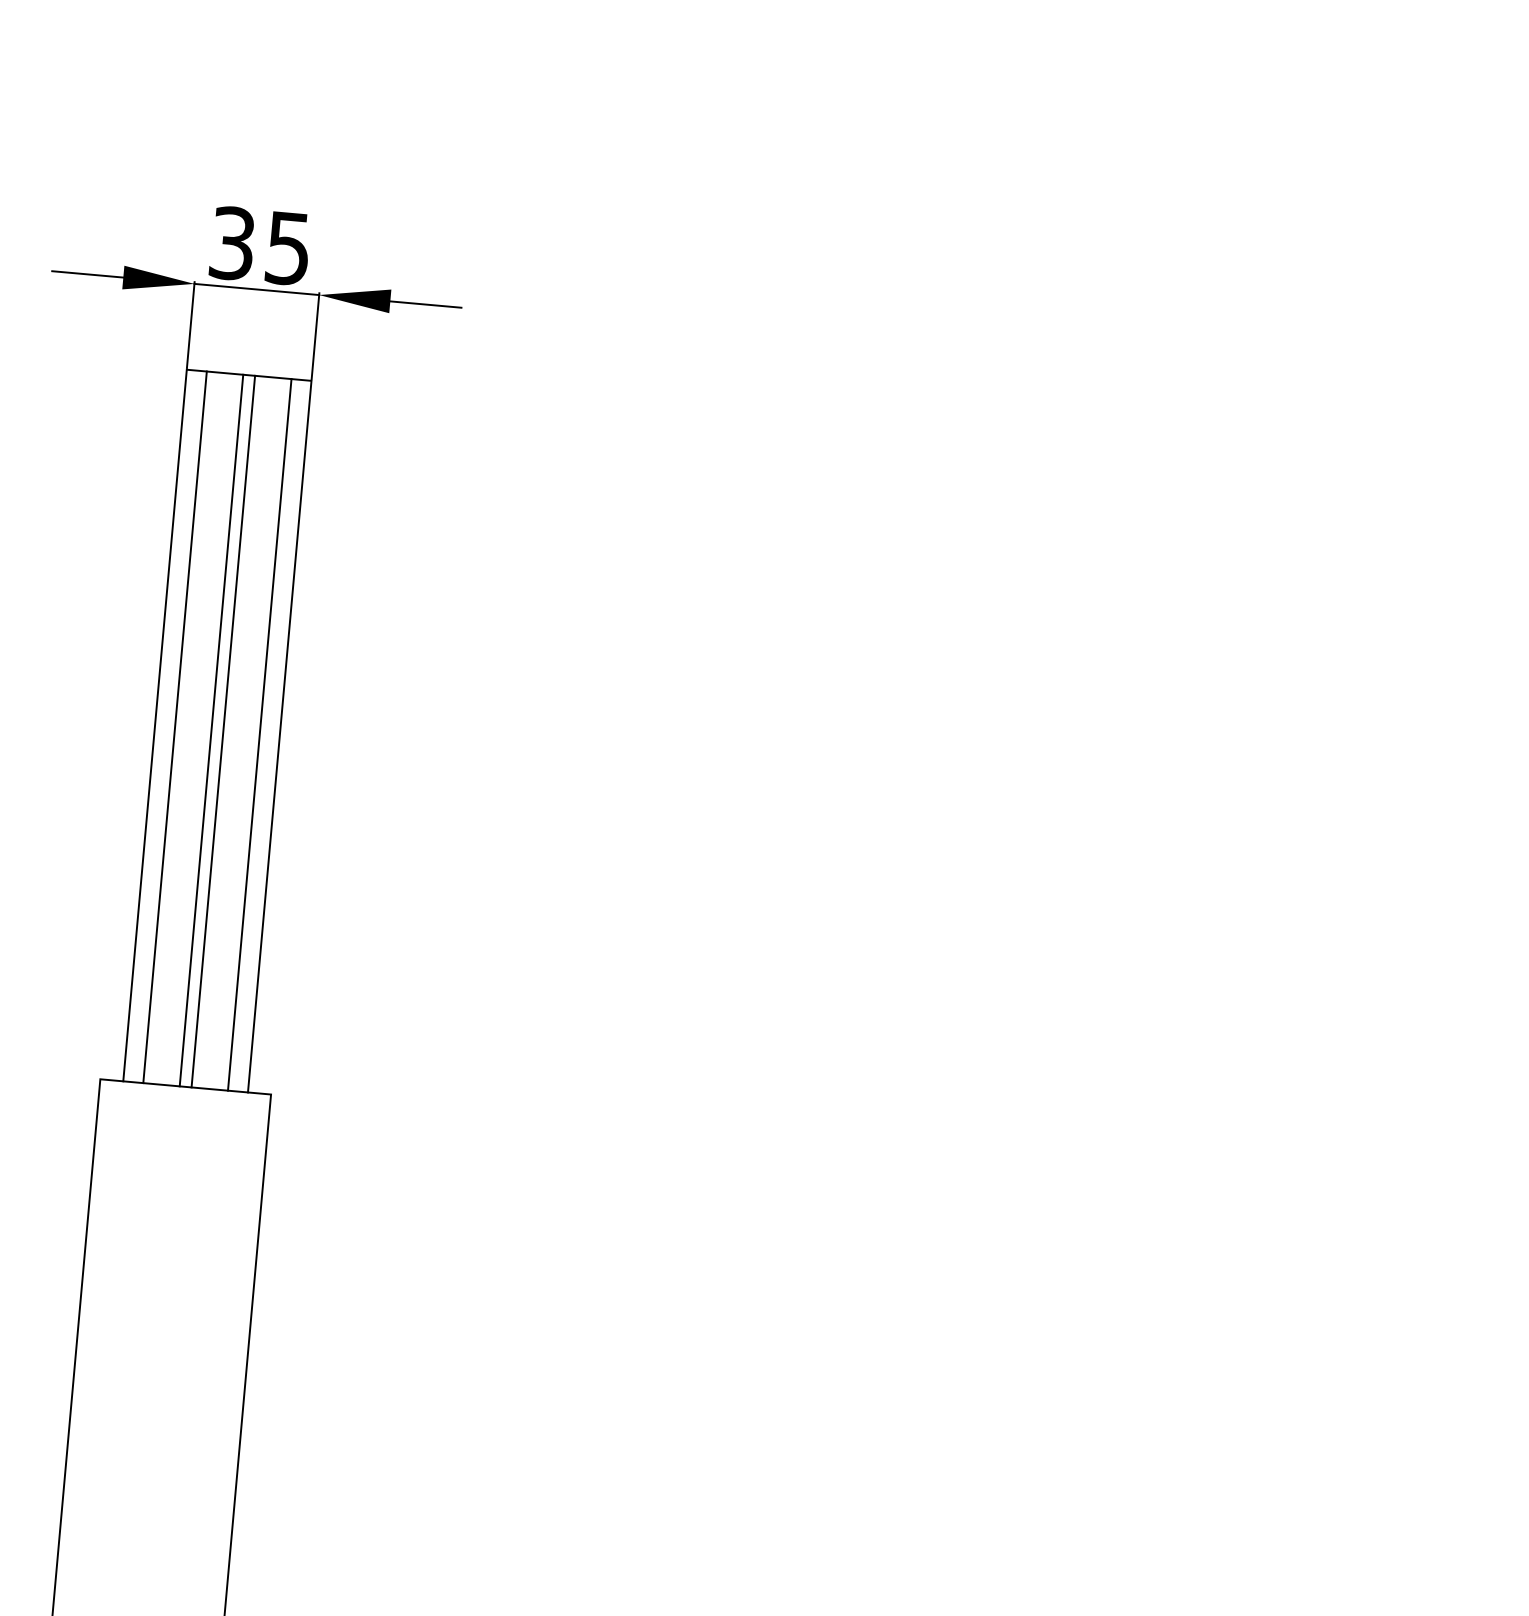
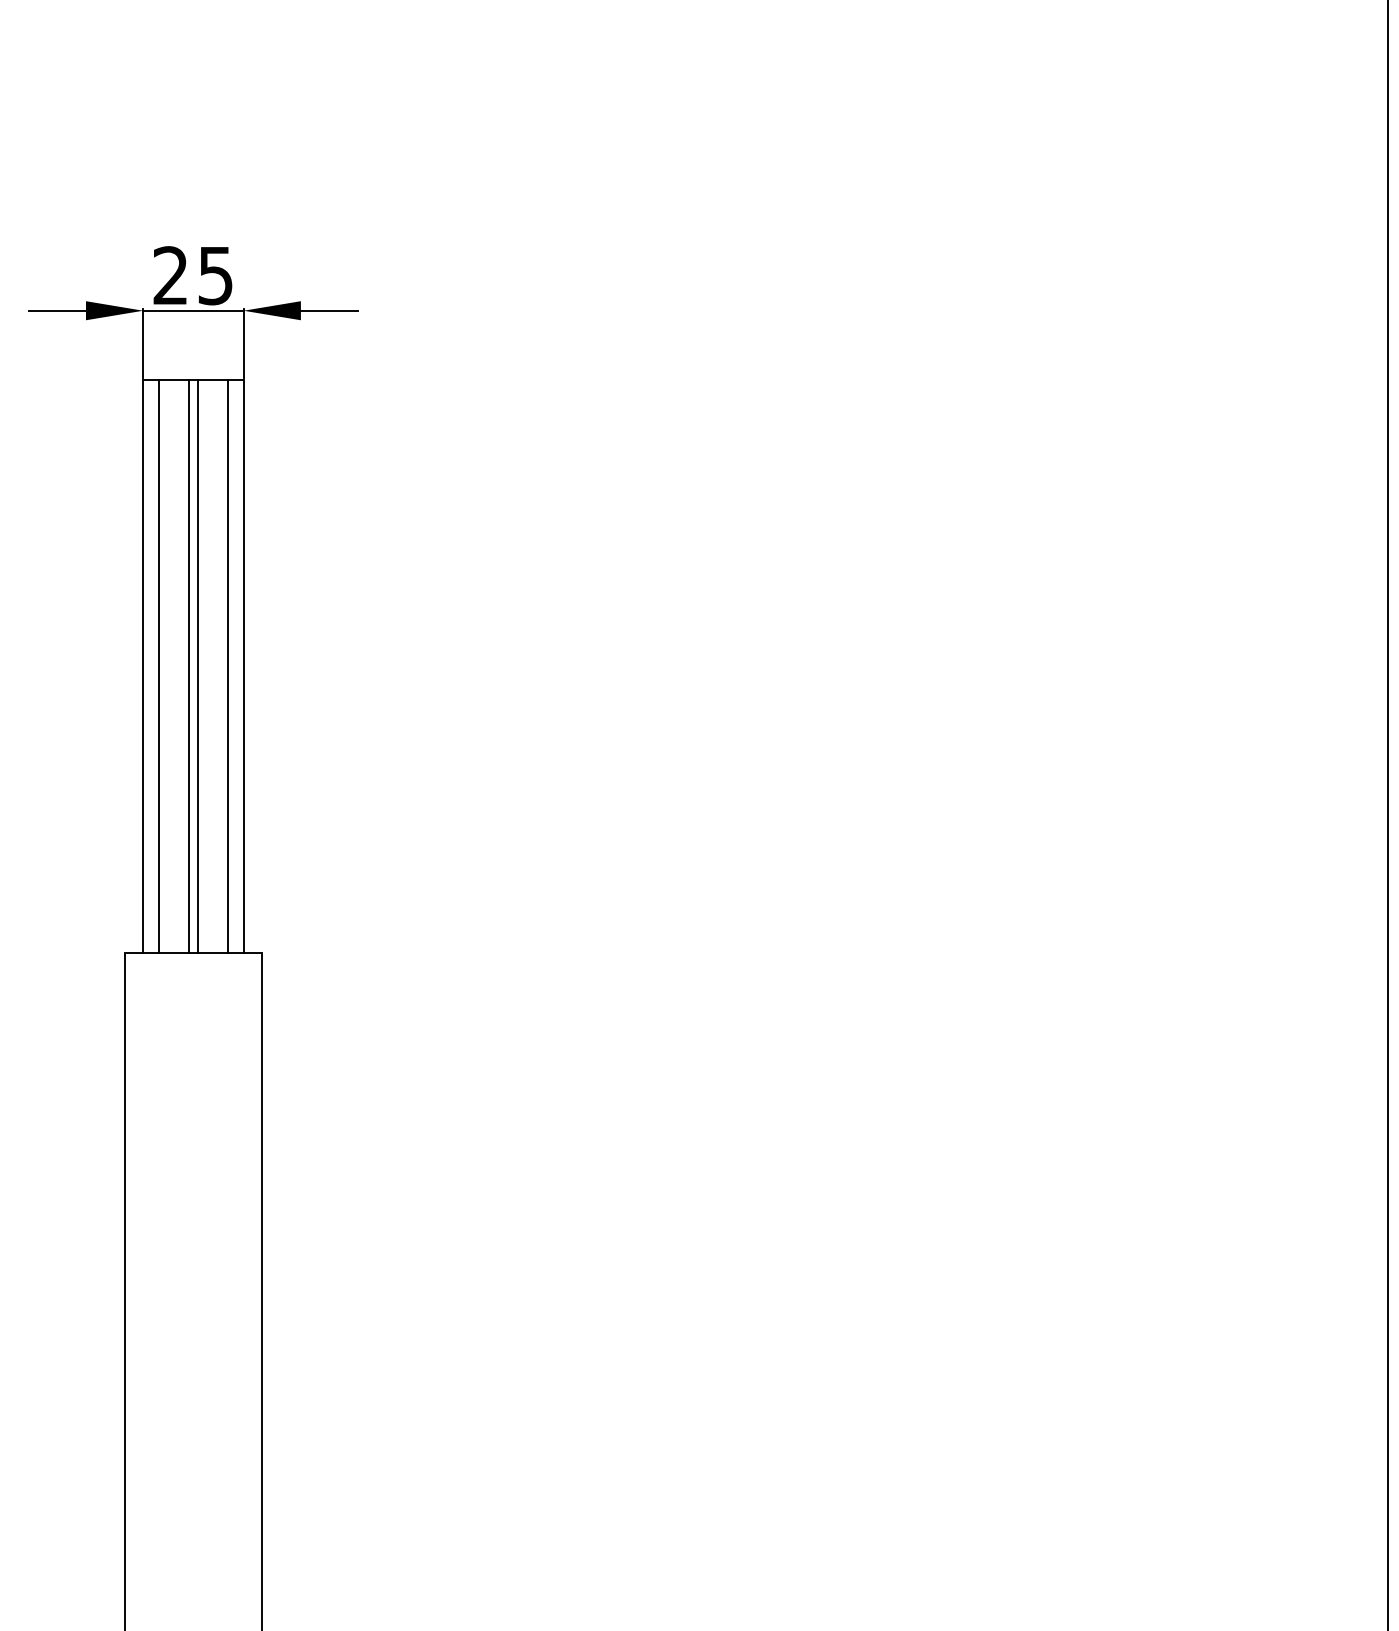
text: (232, 243) -> (170, 275), 35 -> 25

